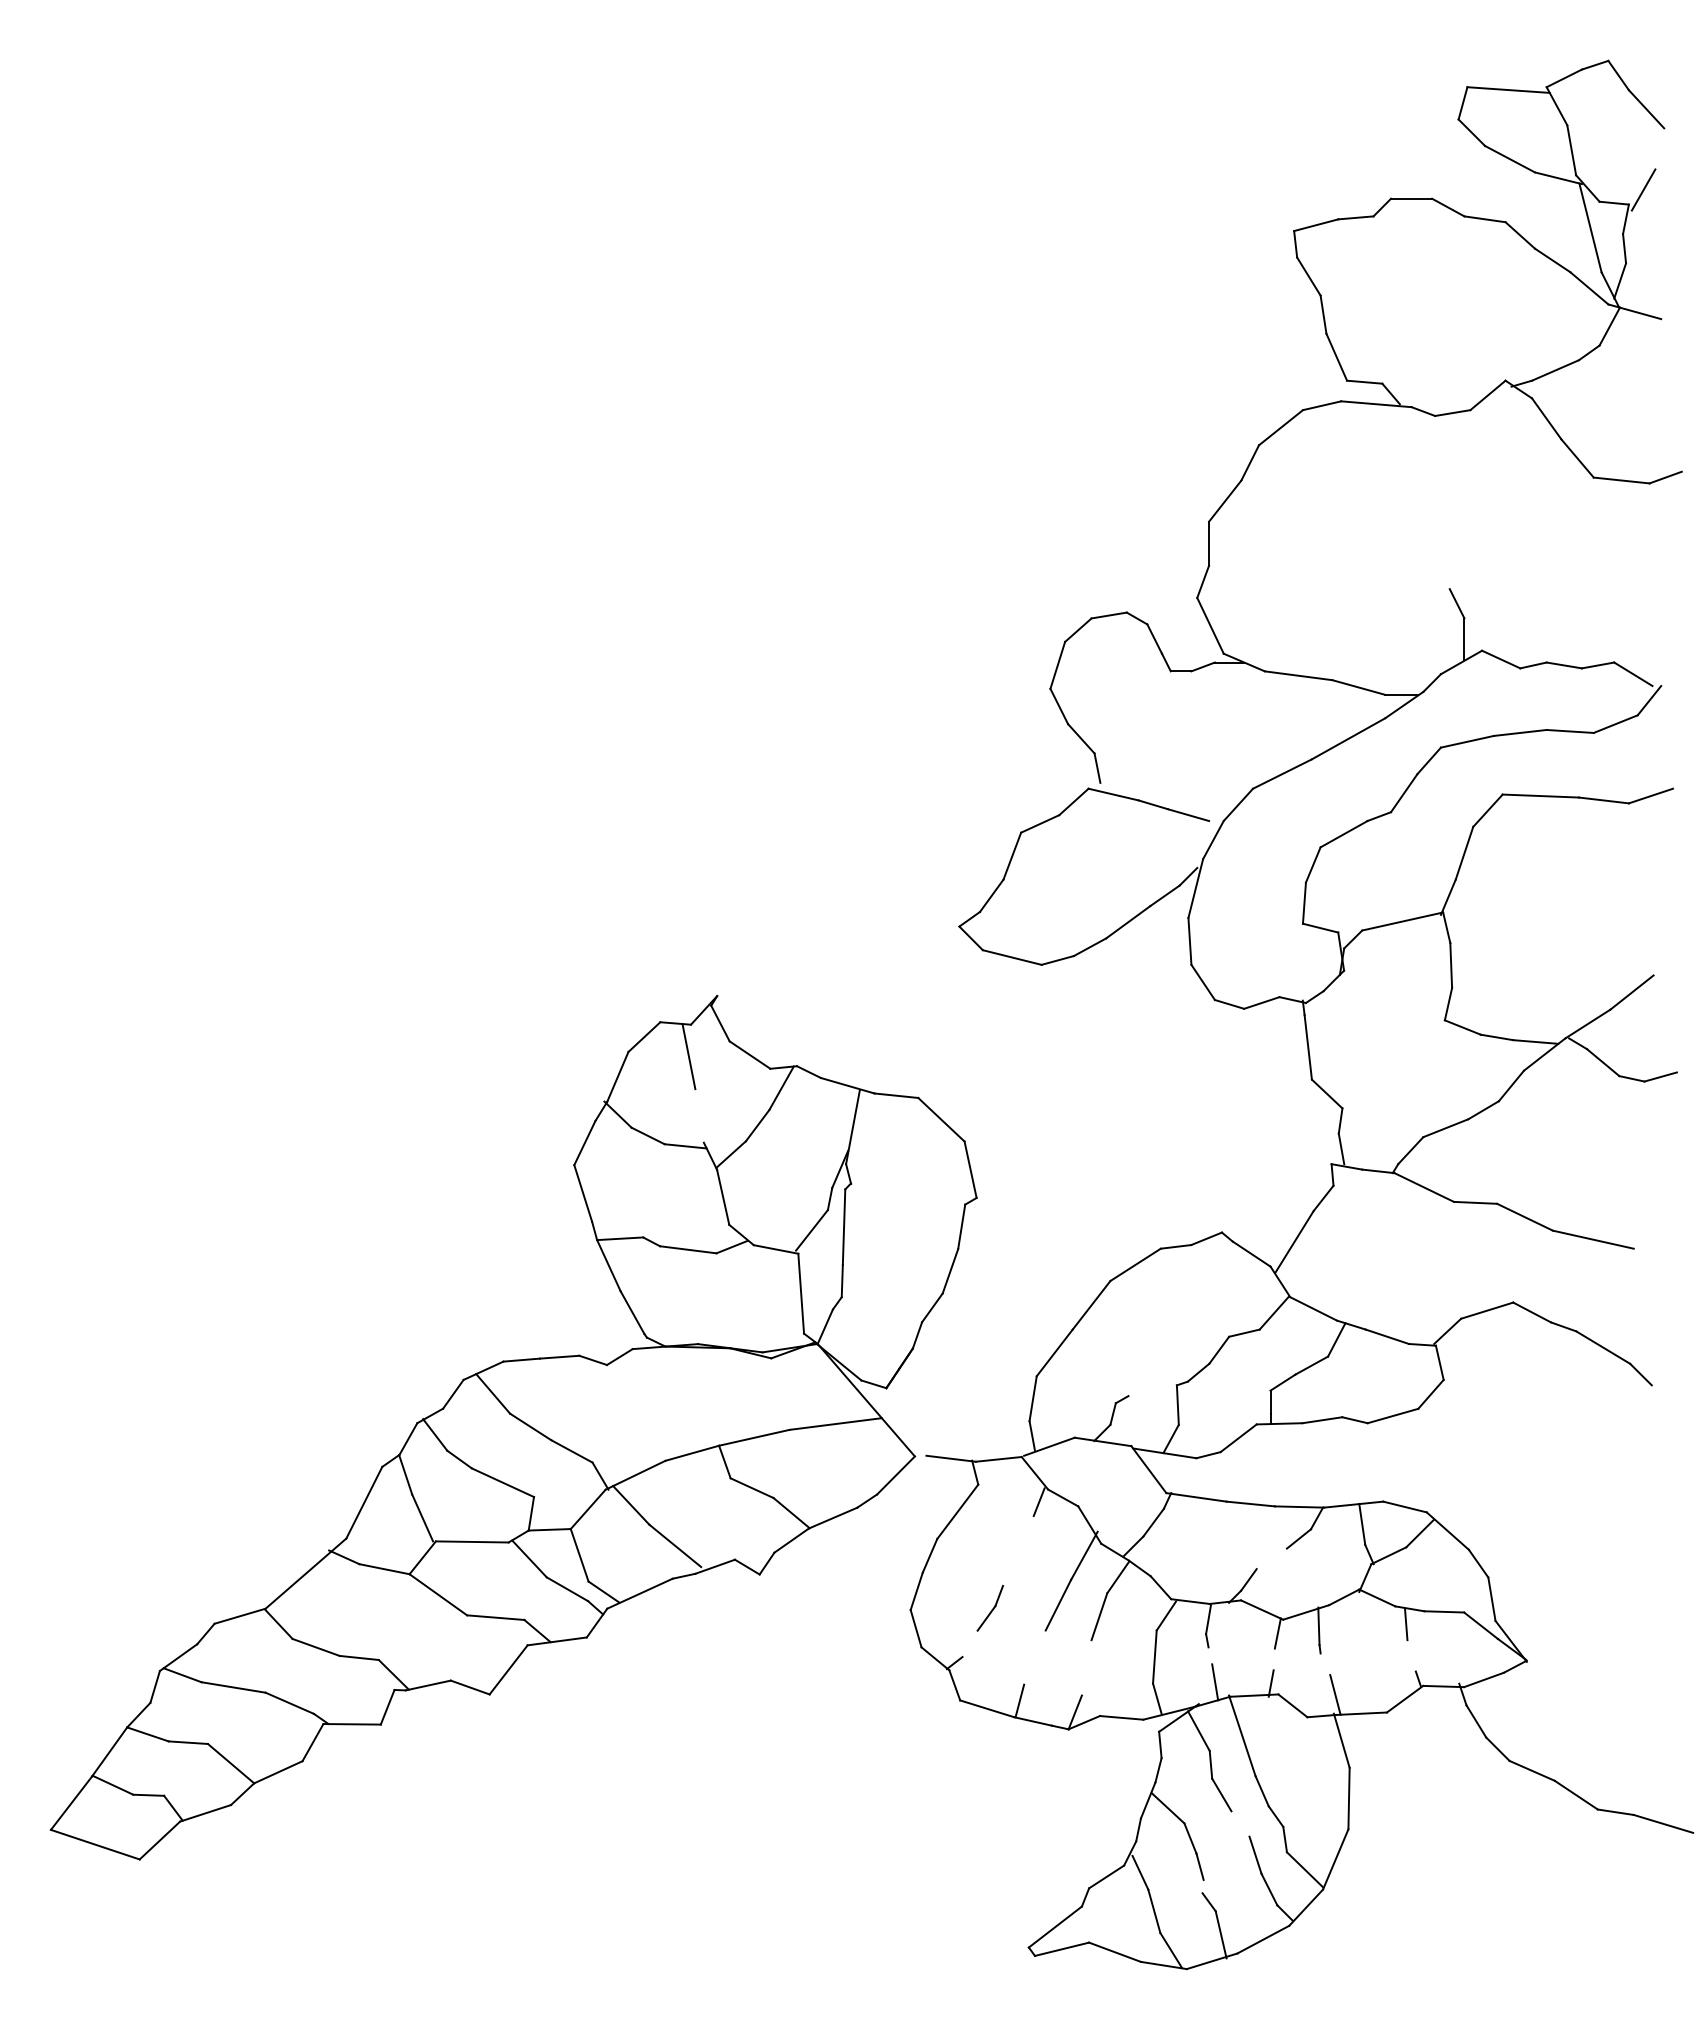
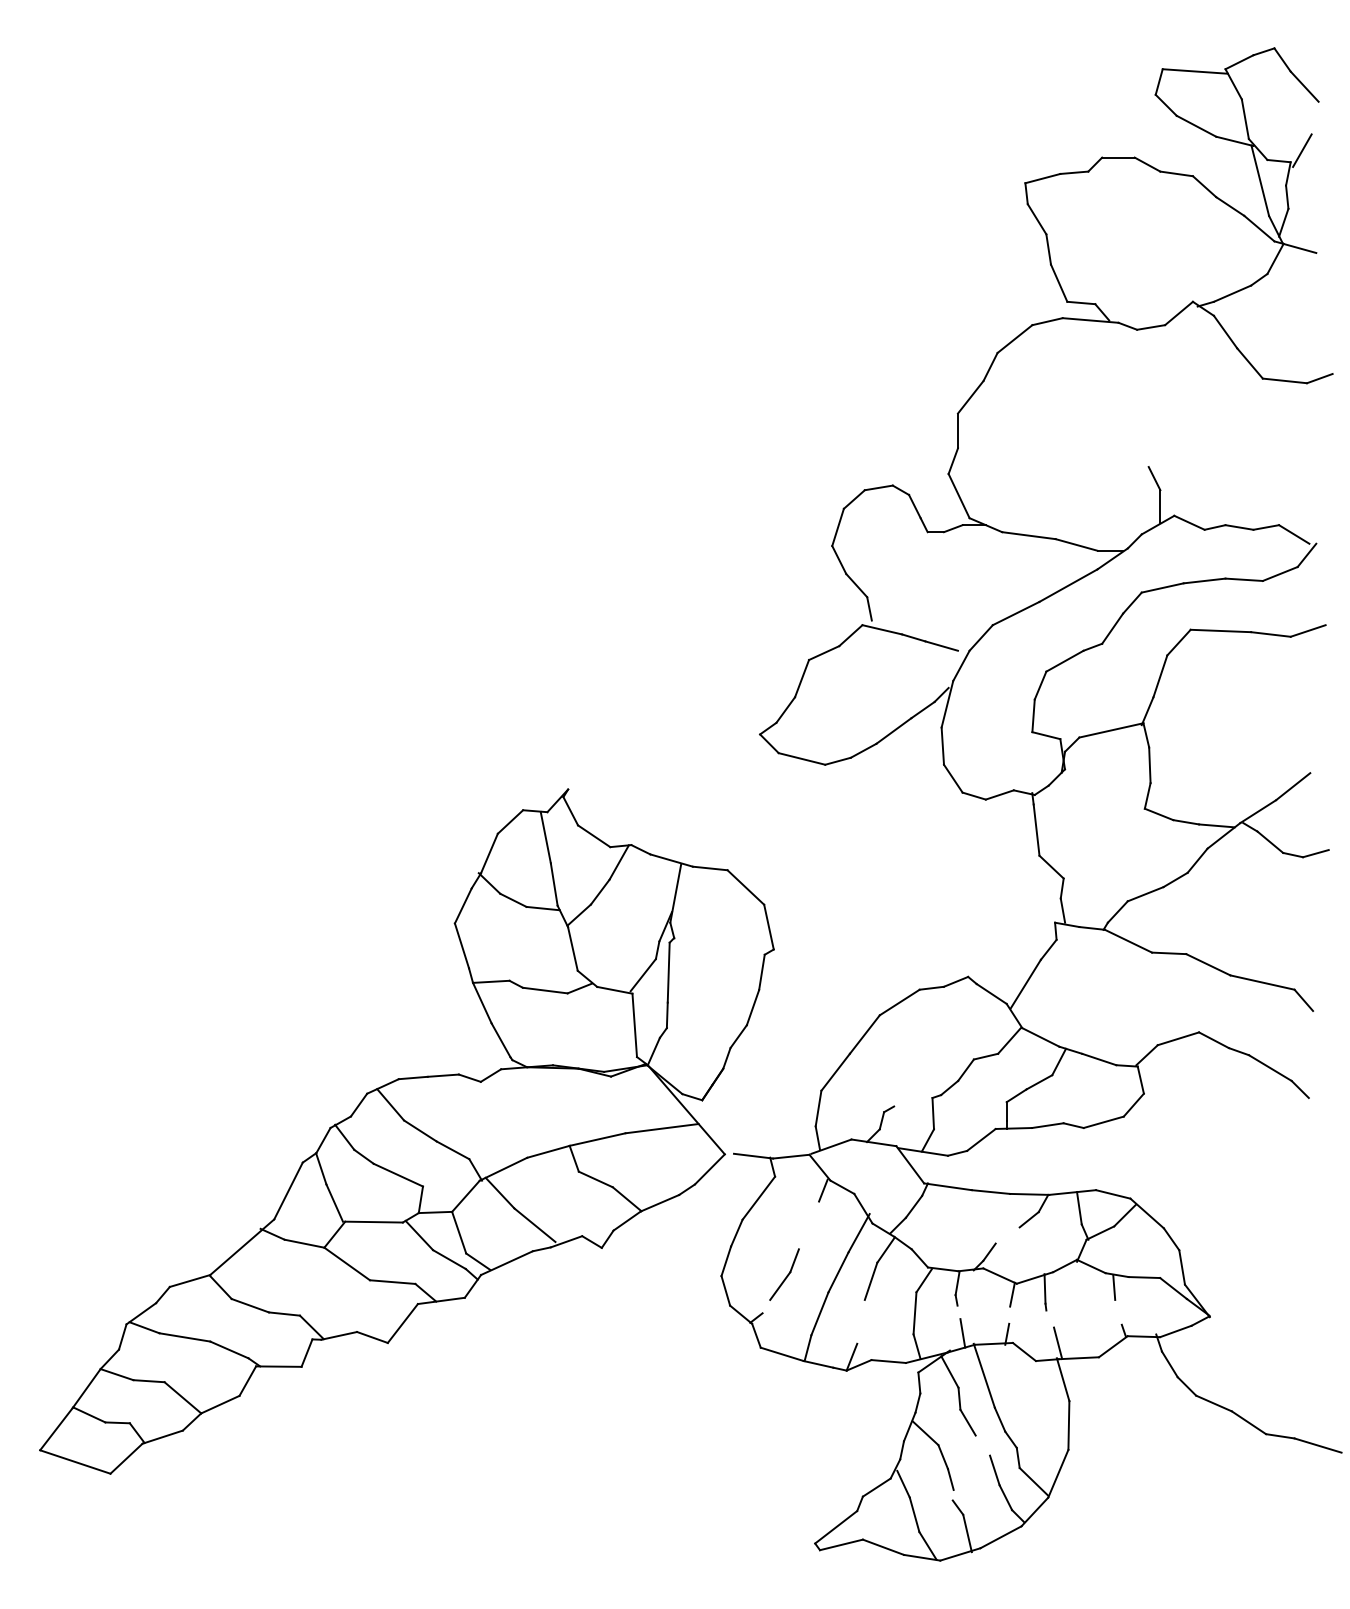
line: (699, 1115) -> (554, 884), added
line: (1645, 1261) -> (1303, 999), added
part: (990, 1608) -> (784, 1274), size x1.43
line: (1034, 1657) -> (819, 1313), added

